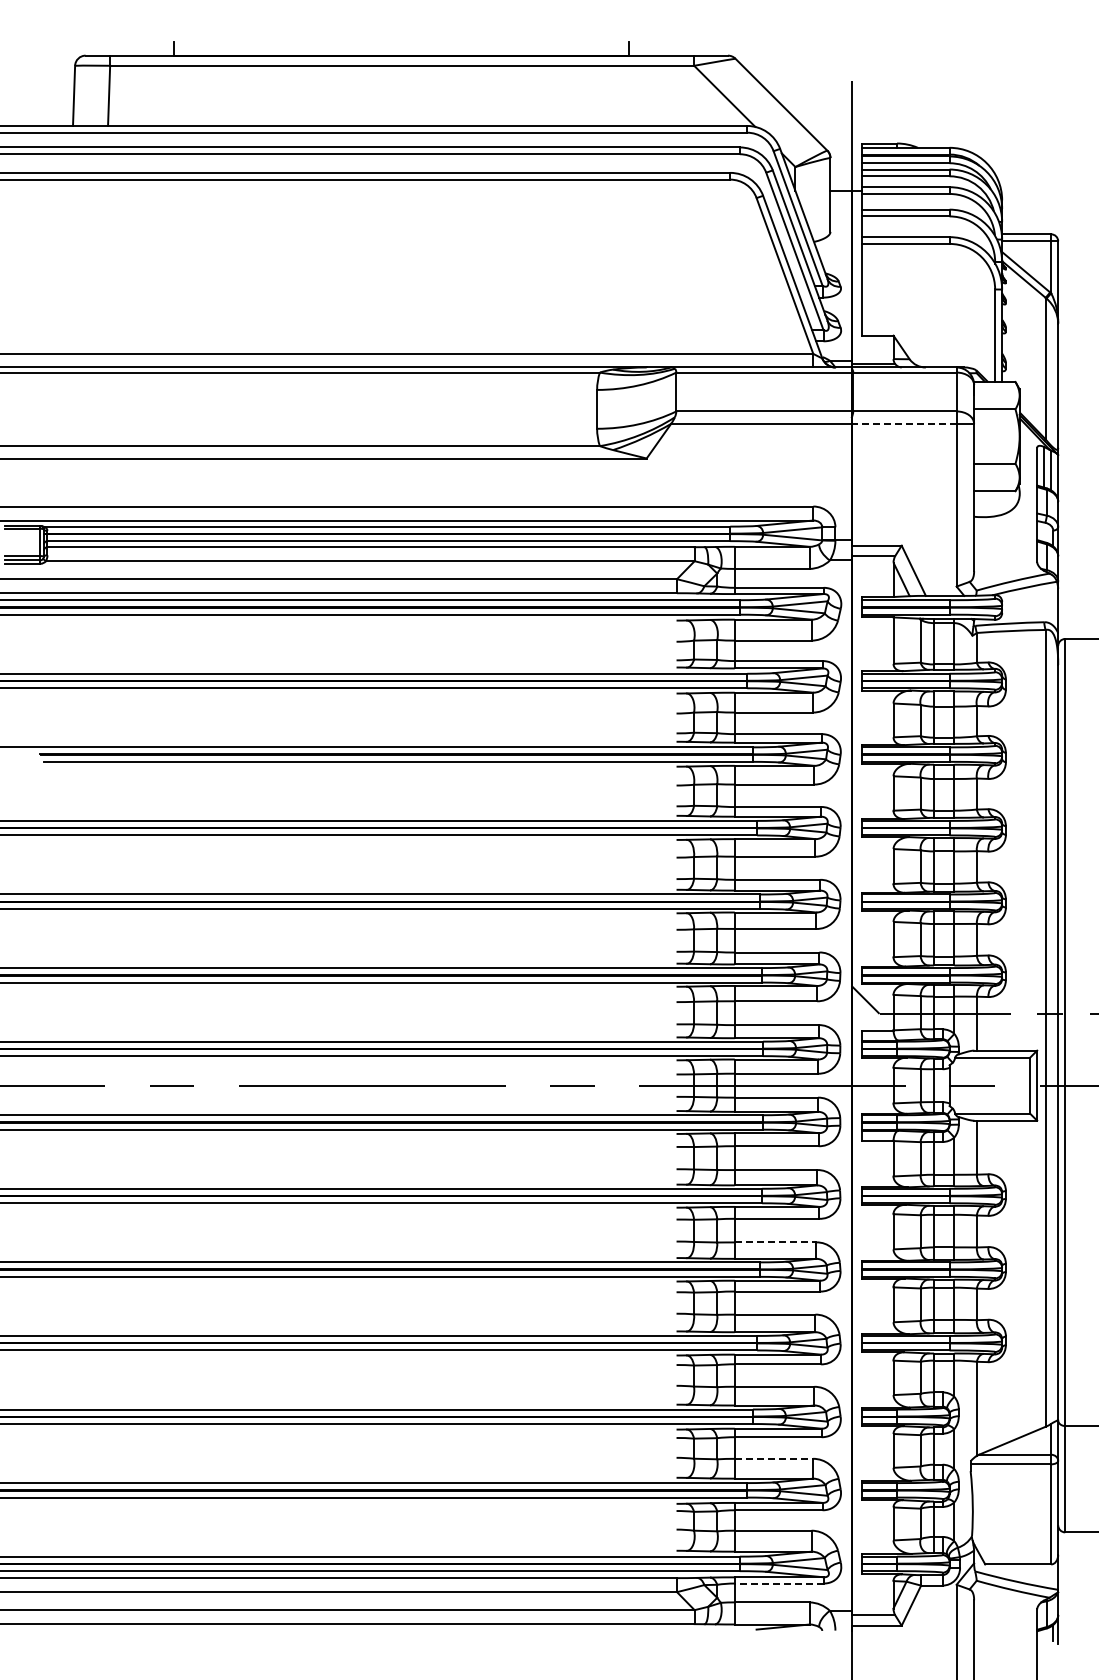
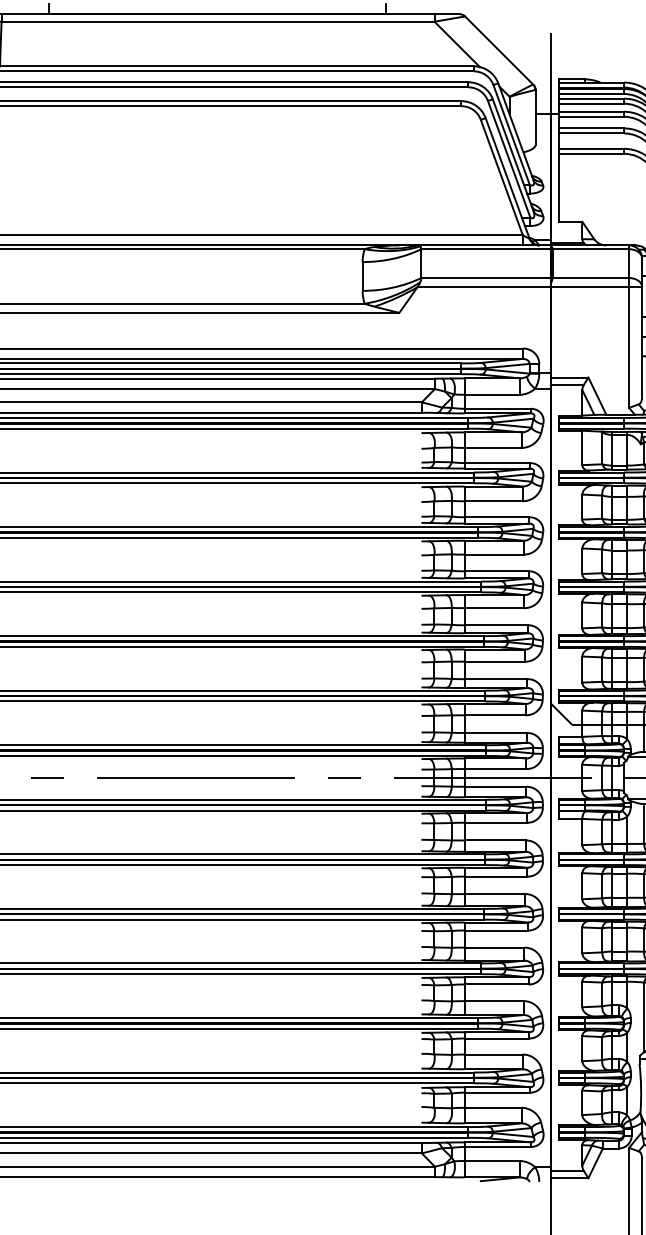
line: (904, 423) -> (590, 286), dashed -> solid
line: (775, 1242) -> (494, 894), dashed -> solid
line: (774, 1458) -> (494, 1054), dashed -> solid
line: (778, 1583) -> (497, 1146), dashed -> solid

